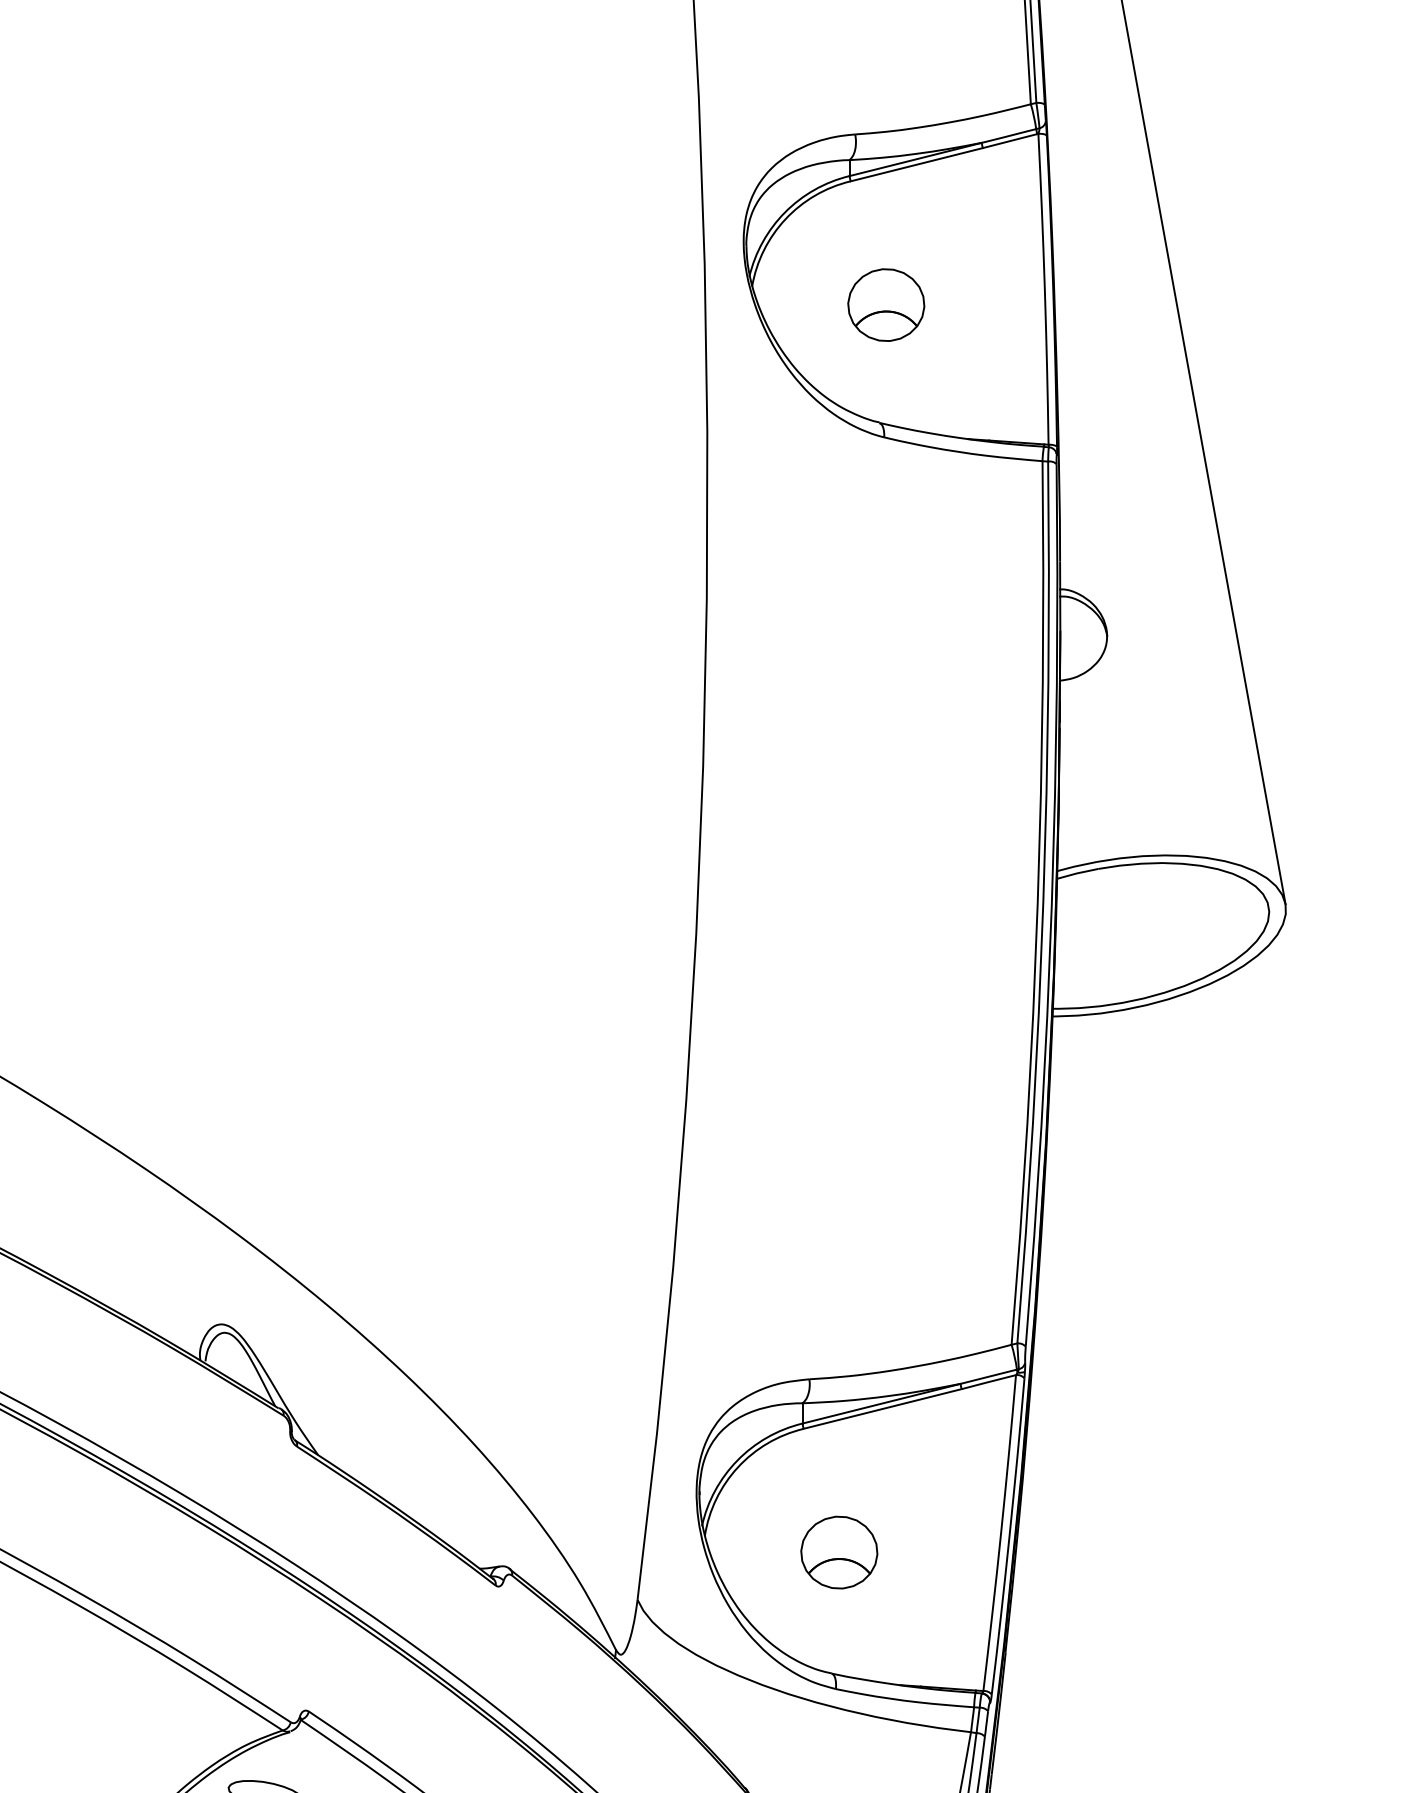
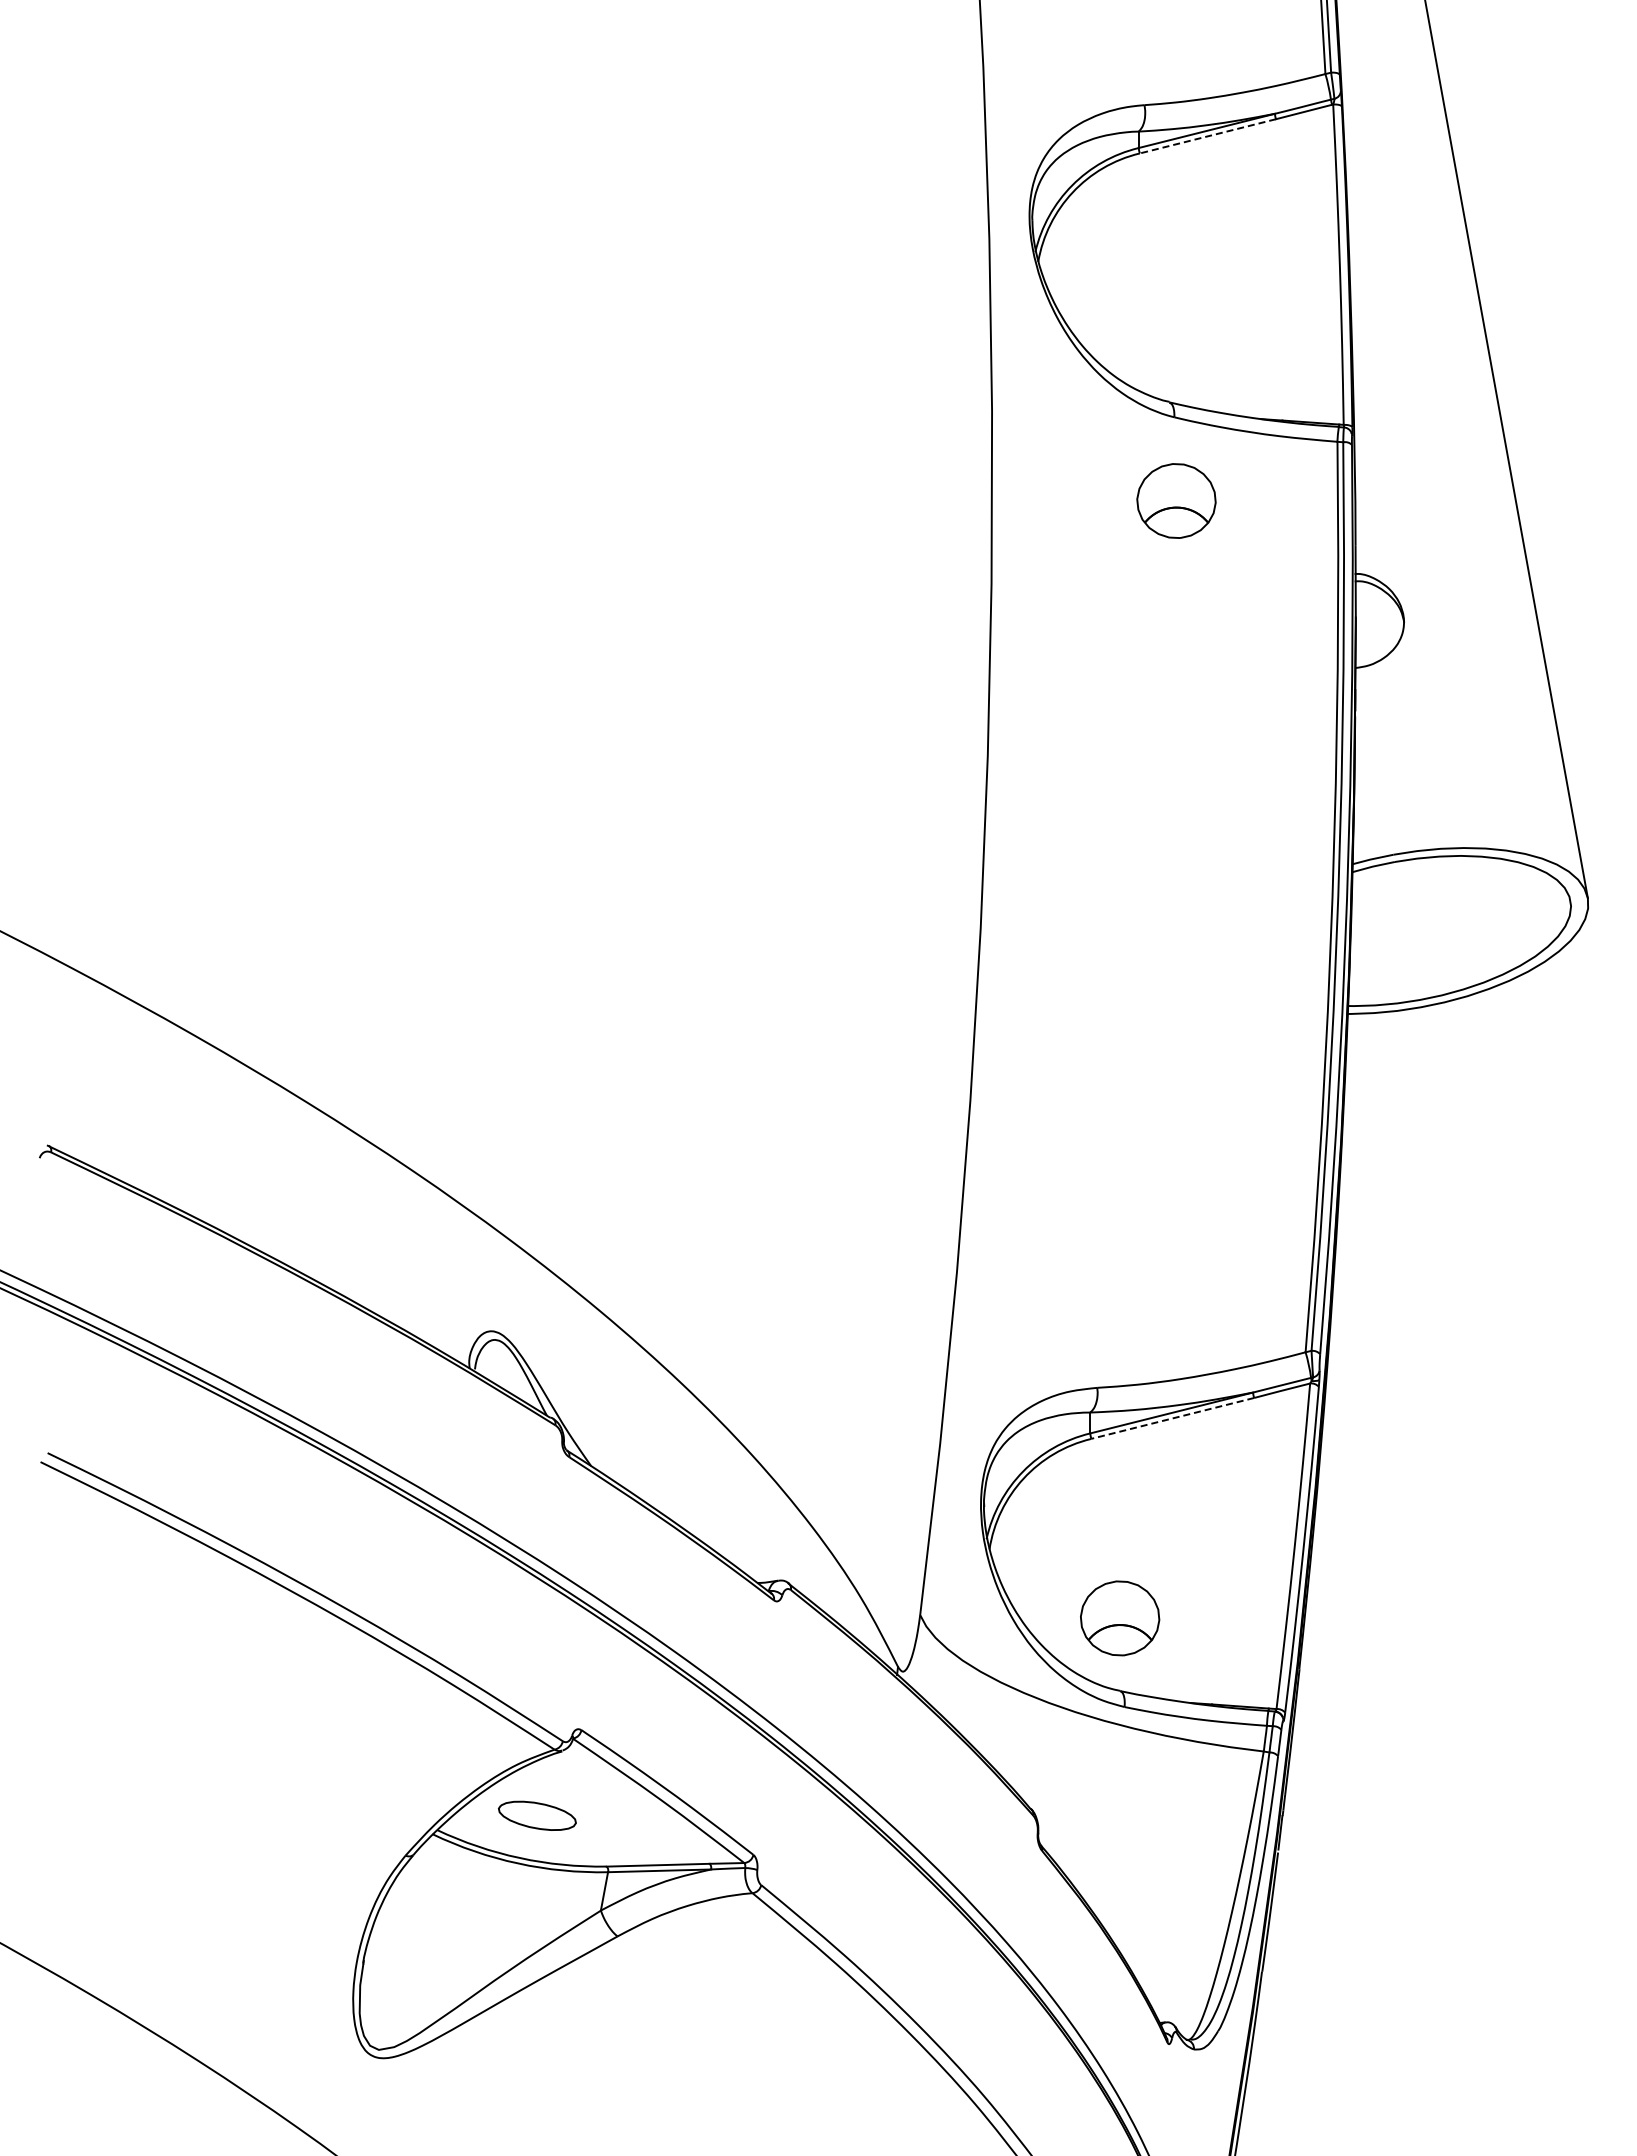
line: (916, 164) -> (1207, 136), solid -> dashed
part: (886, 304) -> (1176, 500), moved
line: (882, 1409) -> (1172, 1418), solid -> dashed
part: (839, 1552) -> (1120, 1618), moved

